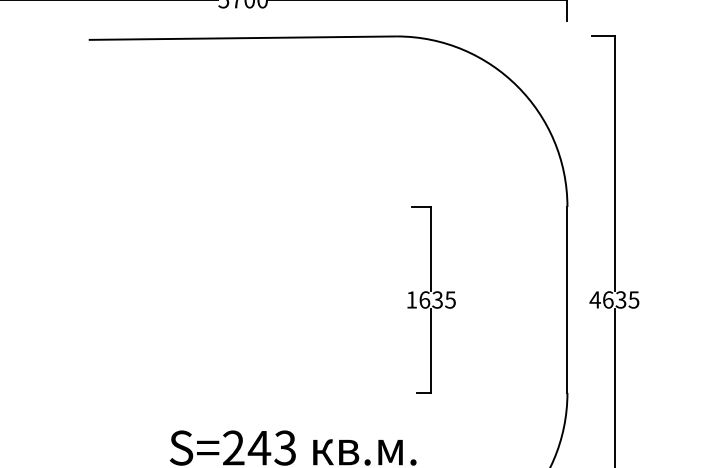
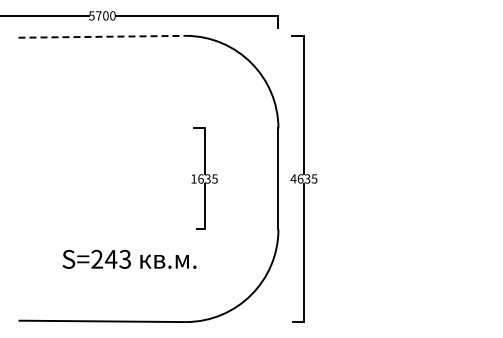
line: (243, 37) -> (102, 36), solid -> dashed

